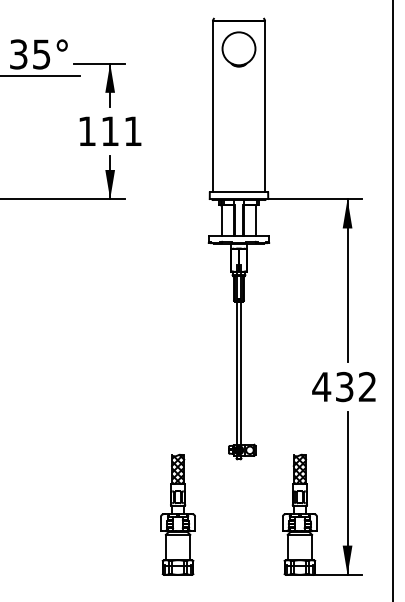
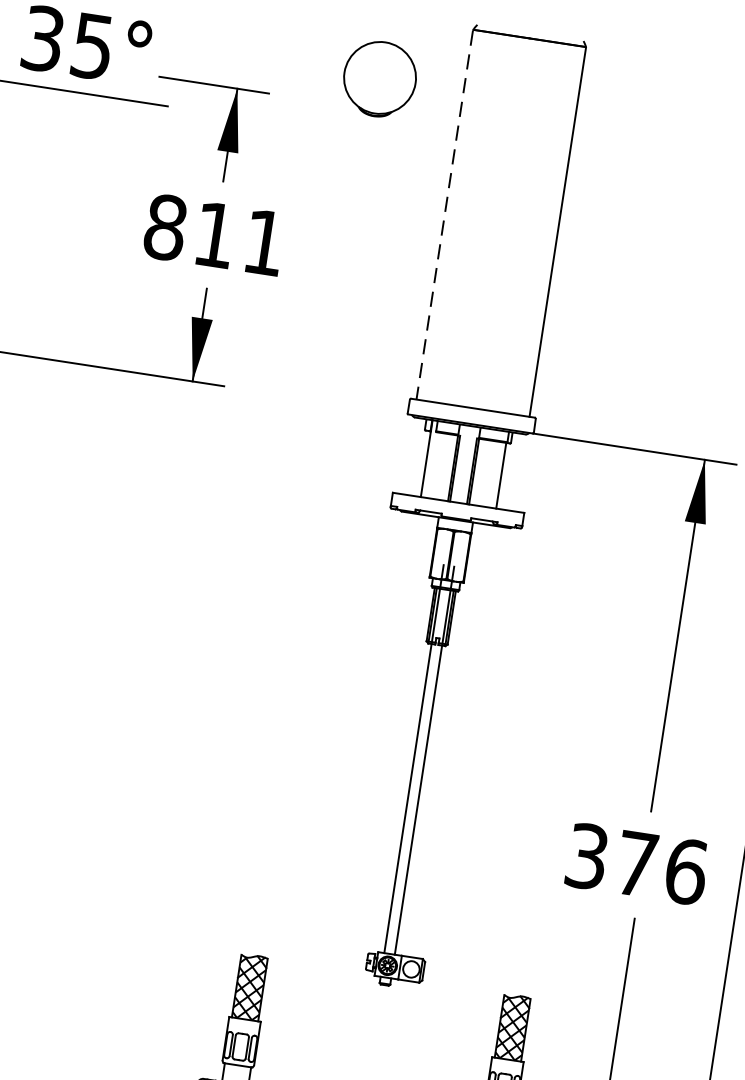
part: (238, 49) -> (378, 79), moved
line: (212, 106) -> (444, 215), solid -> dashed
text: (87, 131) -> (166, 227), 111 -> 811
text: (344, 386) -> (636, 862), 432 -> 376

